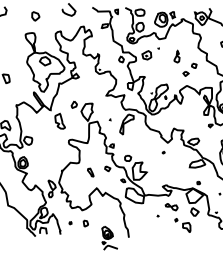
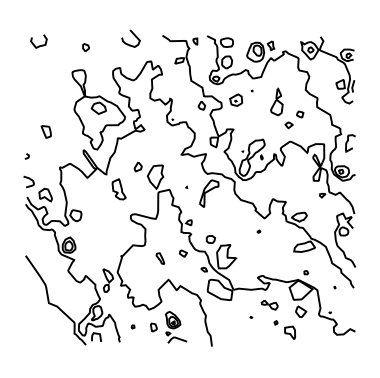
part: (35, 16) -> (85, 47), size x0.62
part: (176, 56) -> (276, 101), size x1.67
part: (110, 237) -> (176, 326), moved

